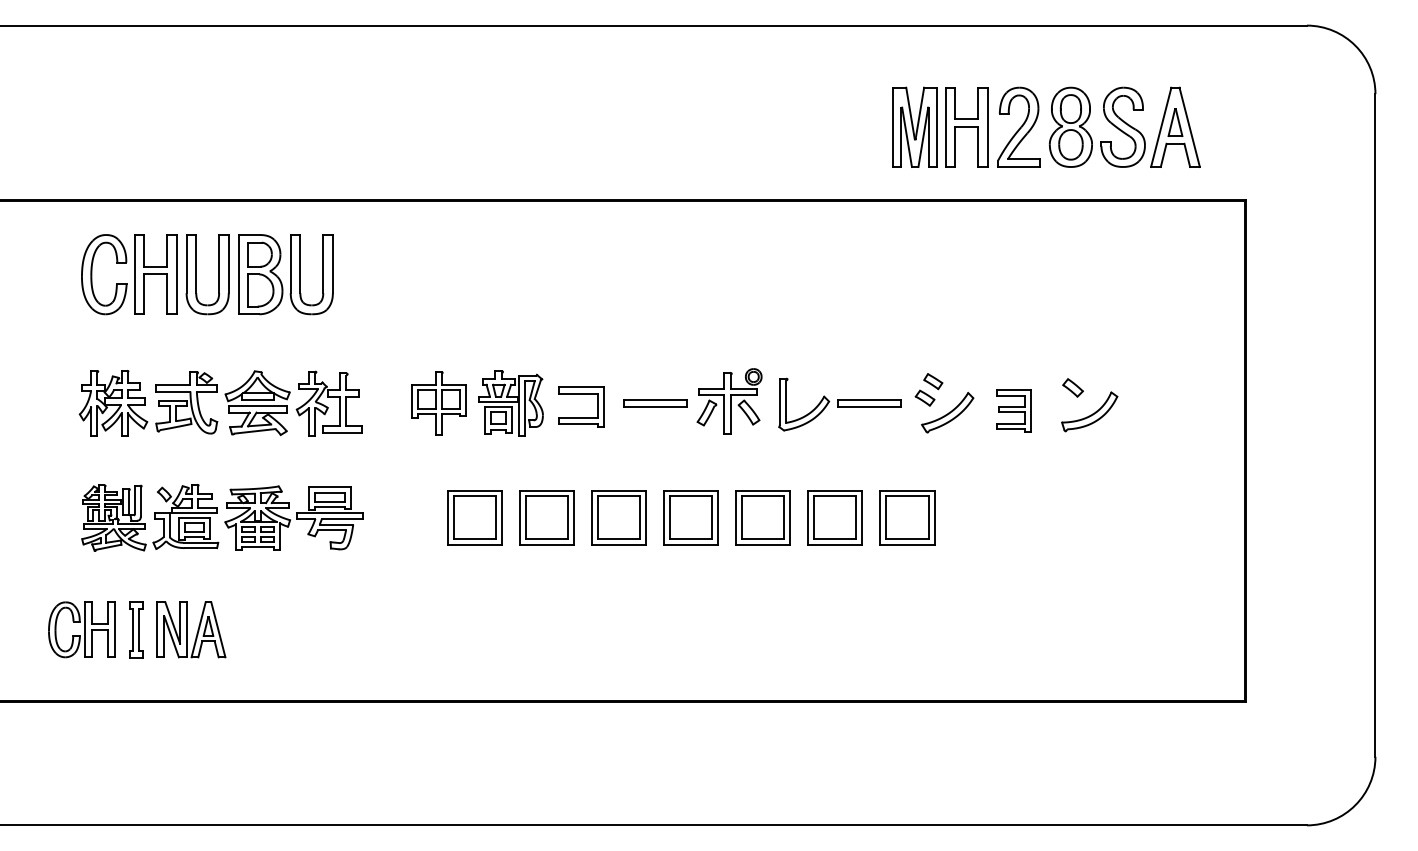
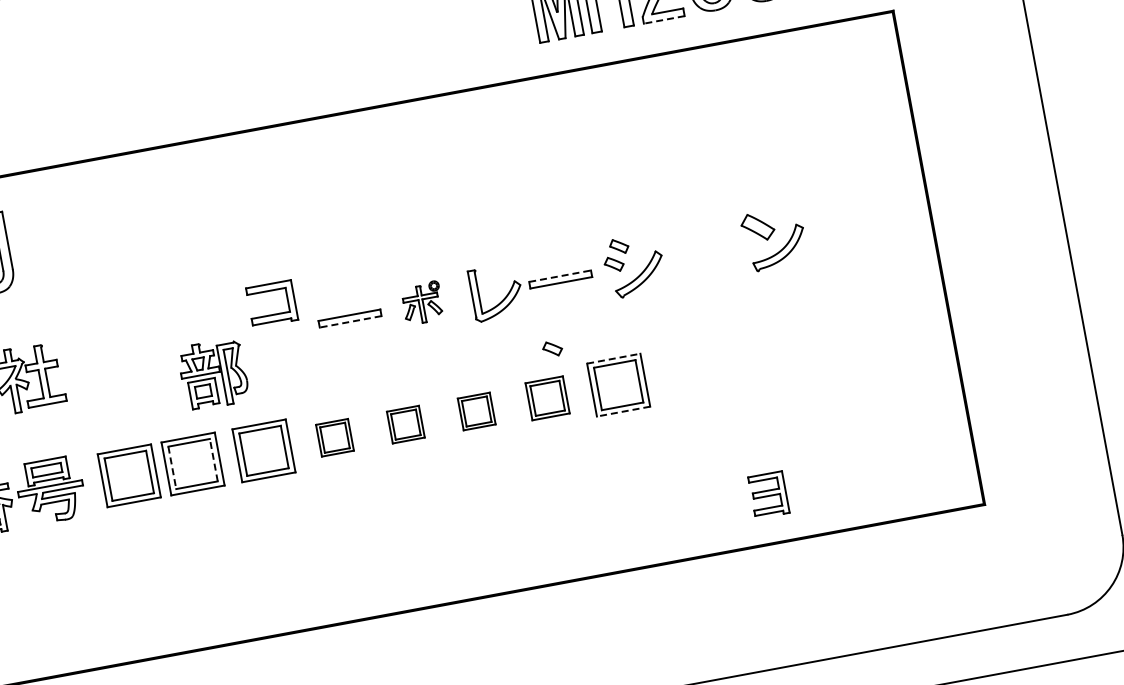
line: (1018, 167) -> (663, 20), solid -> dashed
part: (1072, 387) -> (757, 226), size x1.6
line: (870, 400) -> (560, 276), solid -> dashed
part: (729, 401) -> (422, 303), size x0.6
part: (438, 403) -> (136, 358), removed
part: (510, 403) -> (212, 374), moved
line: (655, 406) -> (350, 321), solid -> dashed
part: (1013, 410) -> (768, 494), moved
part: (581, 417) -> (274, 314), moved
part: (848, 469) -> (551, 348), added
line: (907, 490) -> (613, 358), solid -> dashed
part: (409, 517) -> (128, 475), added
line: (453, 517) -> (172, 467), solid -> dashed
line: (495, 517) -> (213, 459), solid -> dashed
part: (618, 517) -> (334, 437), size x0.6
part: (690, 517) -> (405, 424), size x0.6
part: (762, 517) -> (476, 411), size x0.6
part: (834, 517) -> (546, 398), size x0.7
line: (907, 544) -> (623, 411), solid -> dashed

